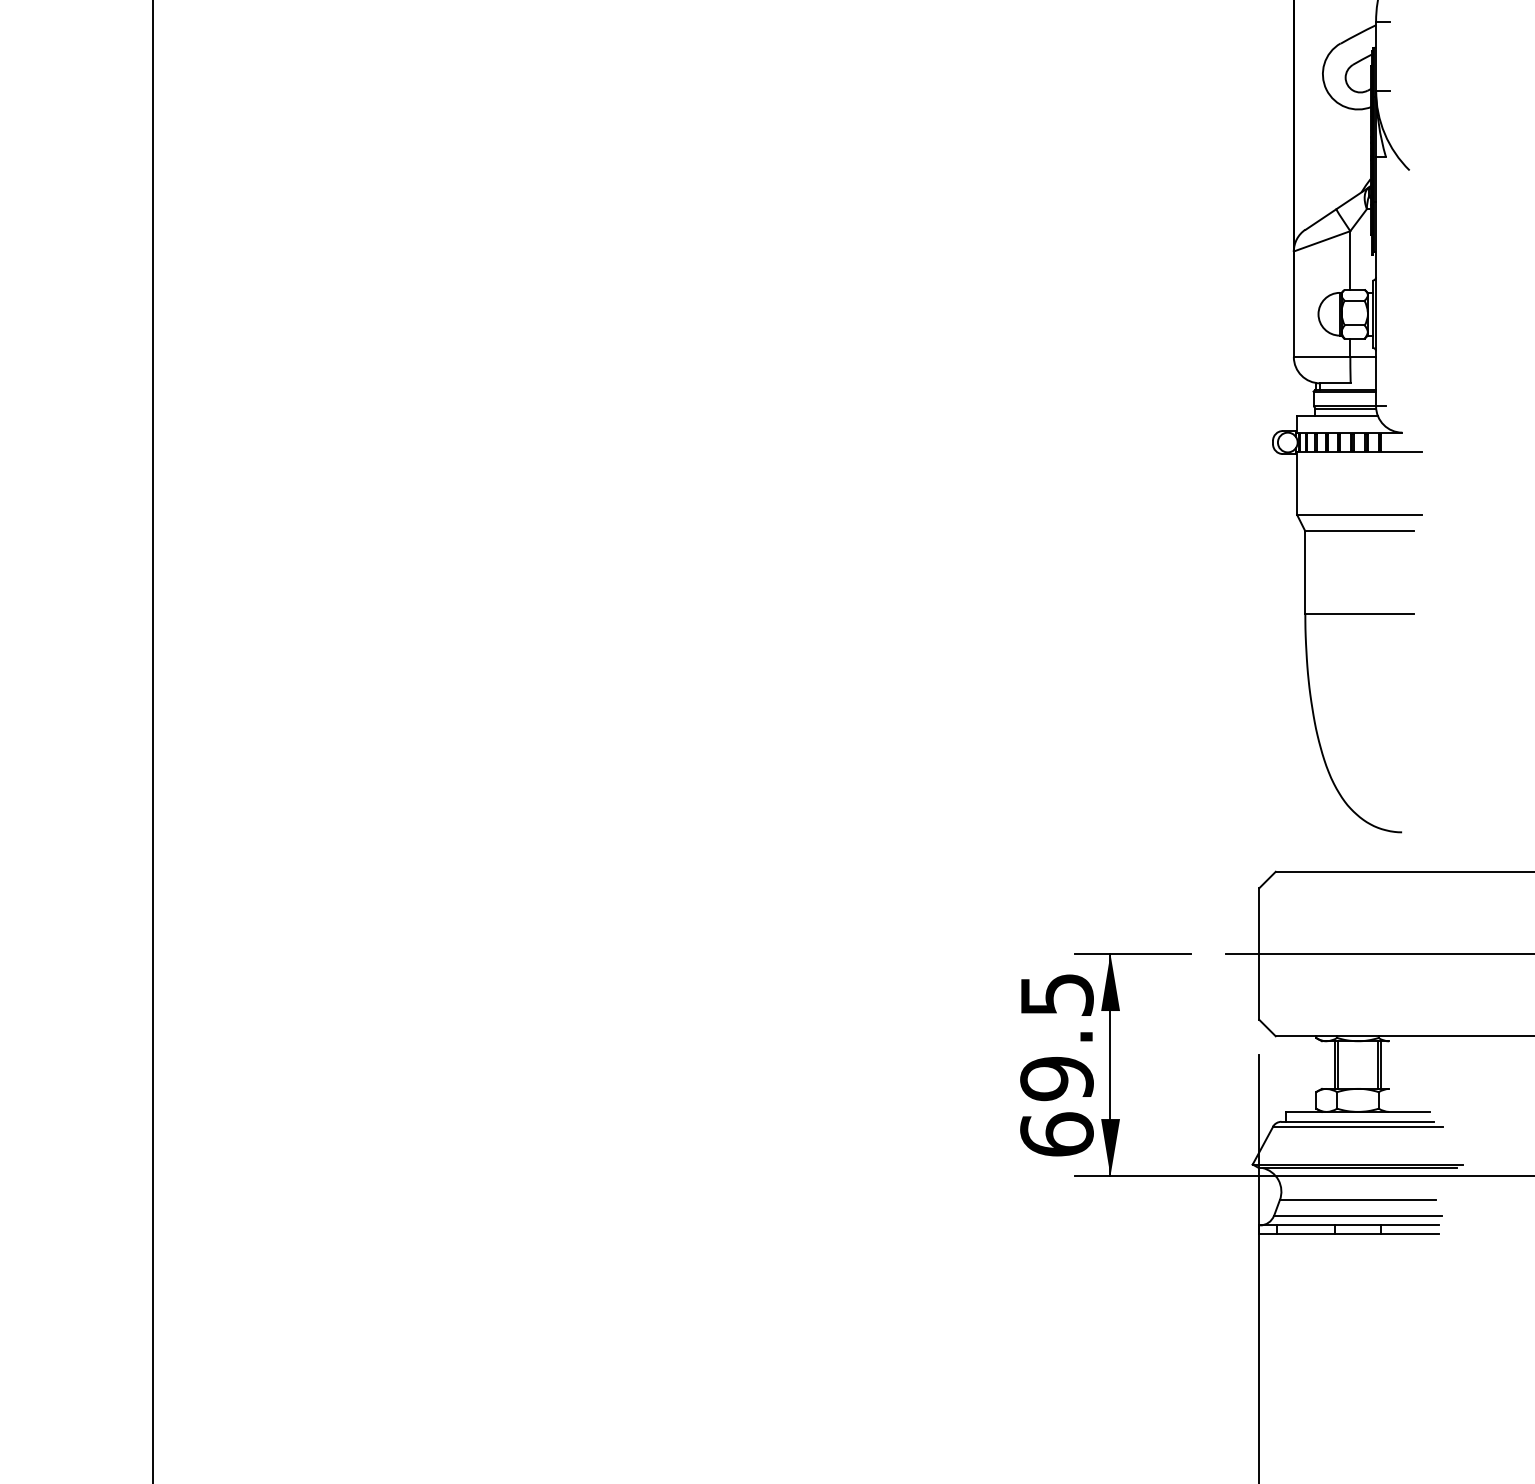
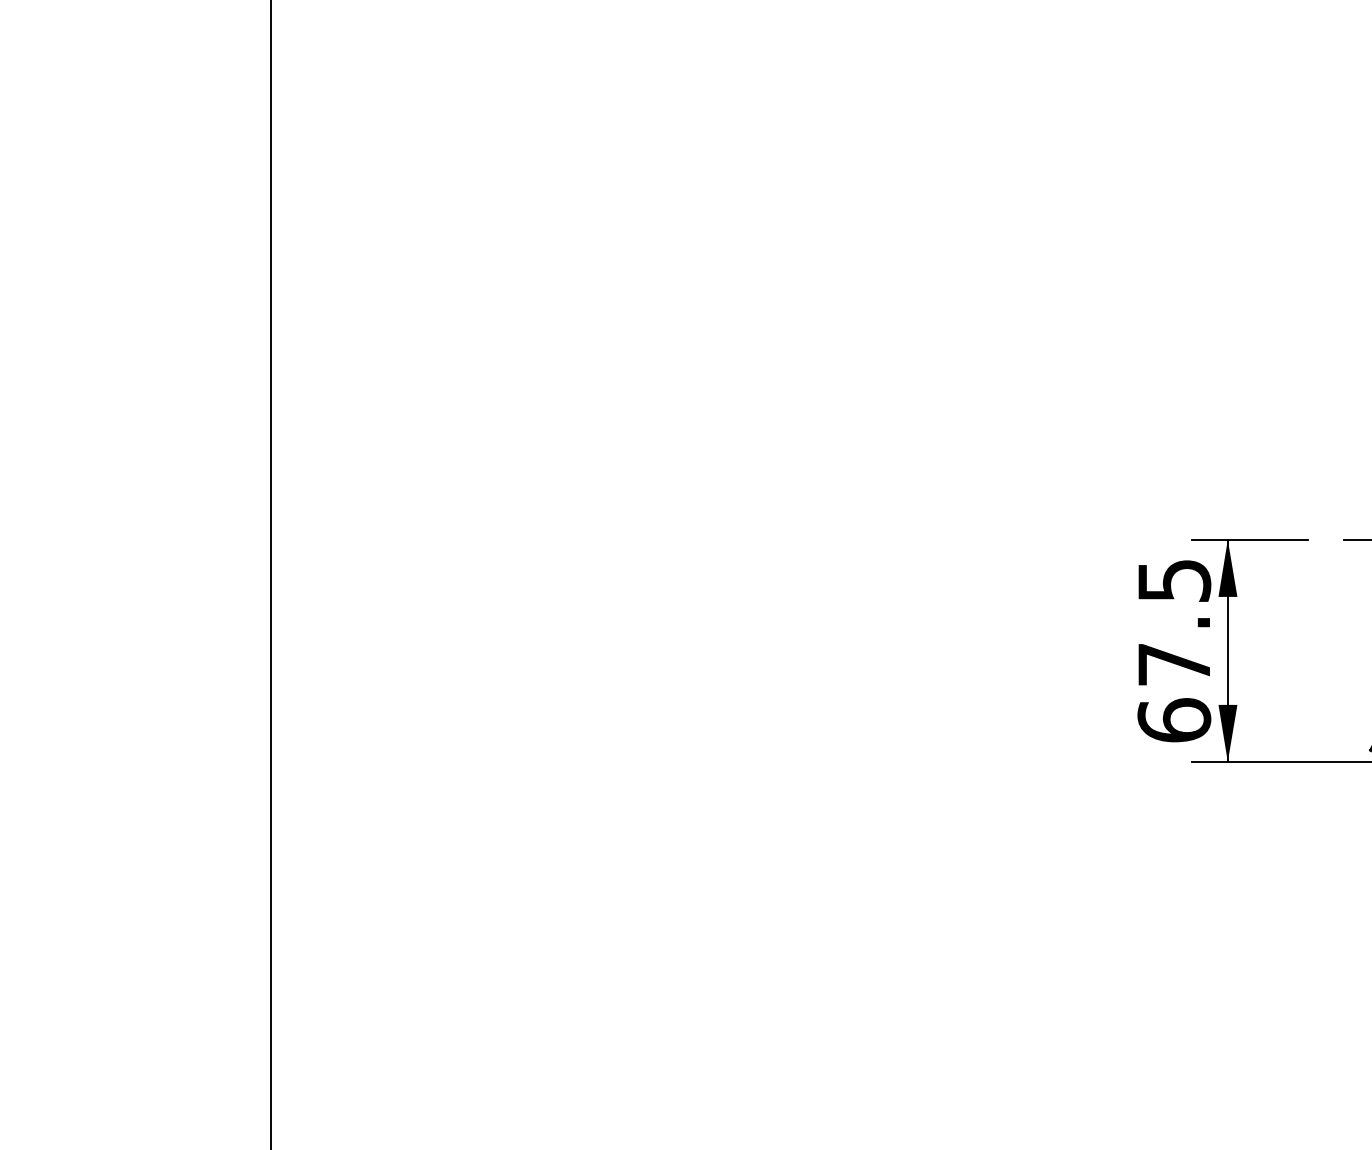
text: (1056, 1079) -> (1173, 665), 69.5 -> 67.5

